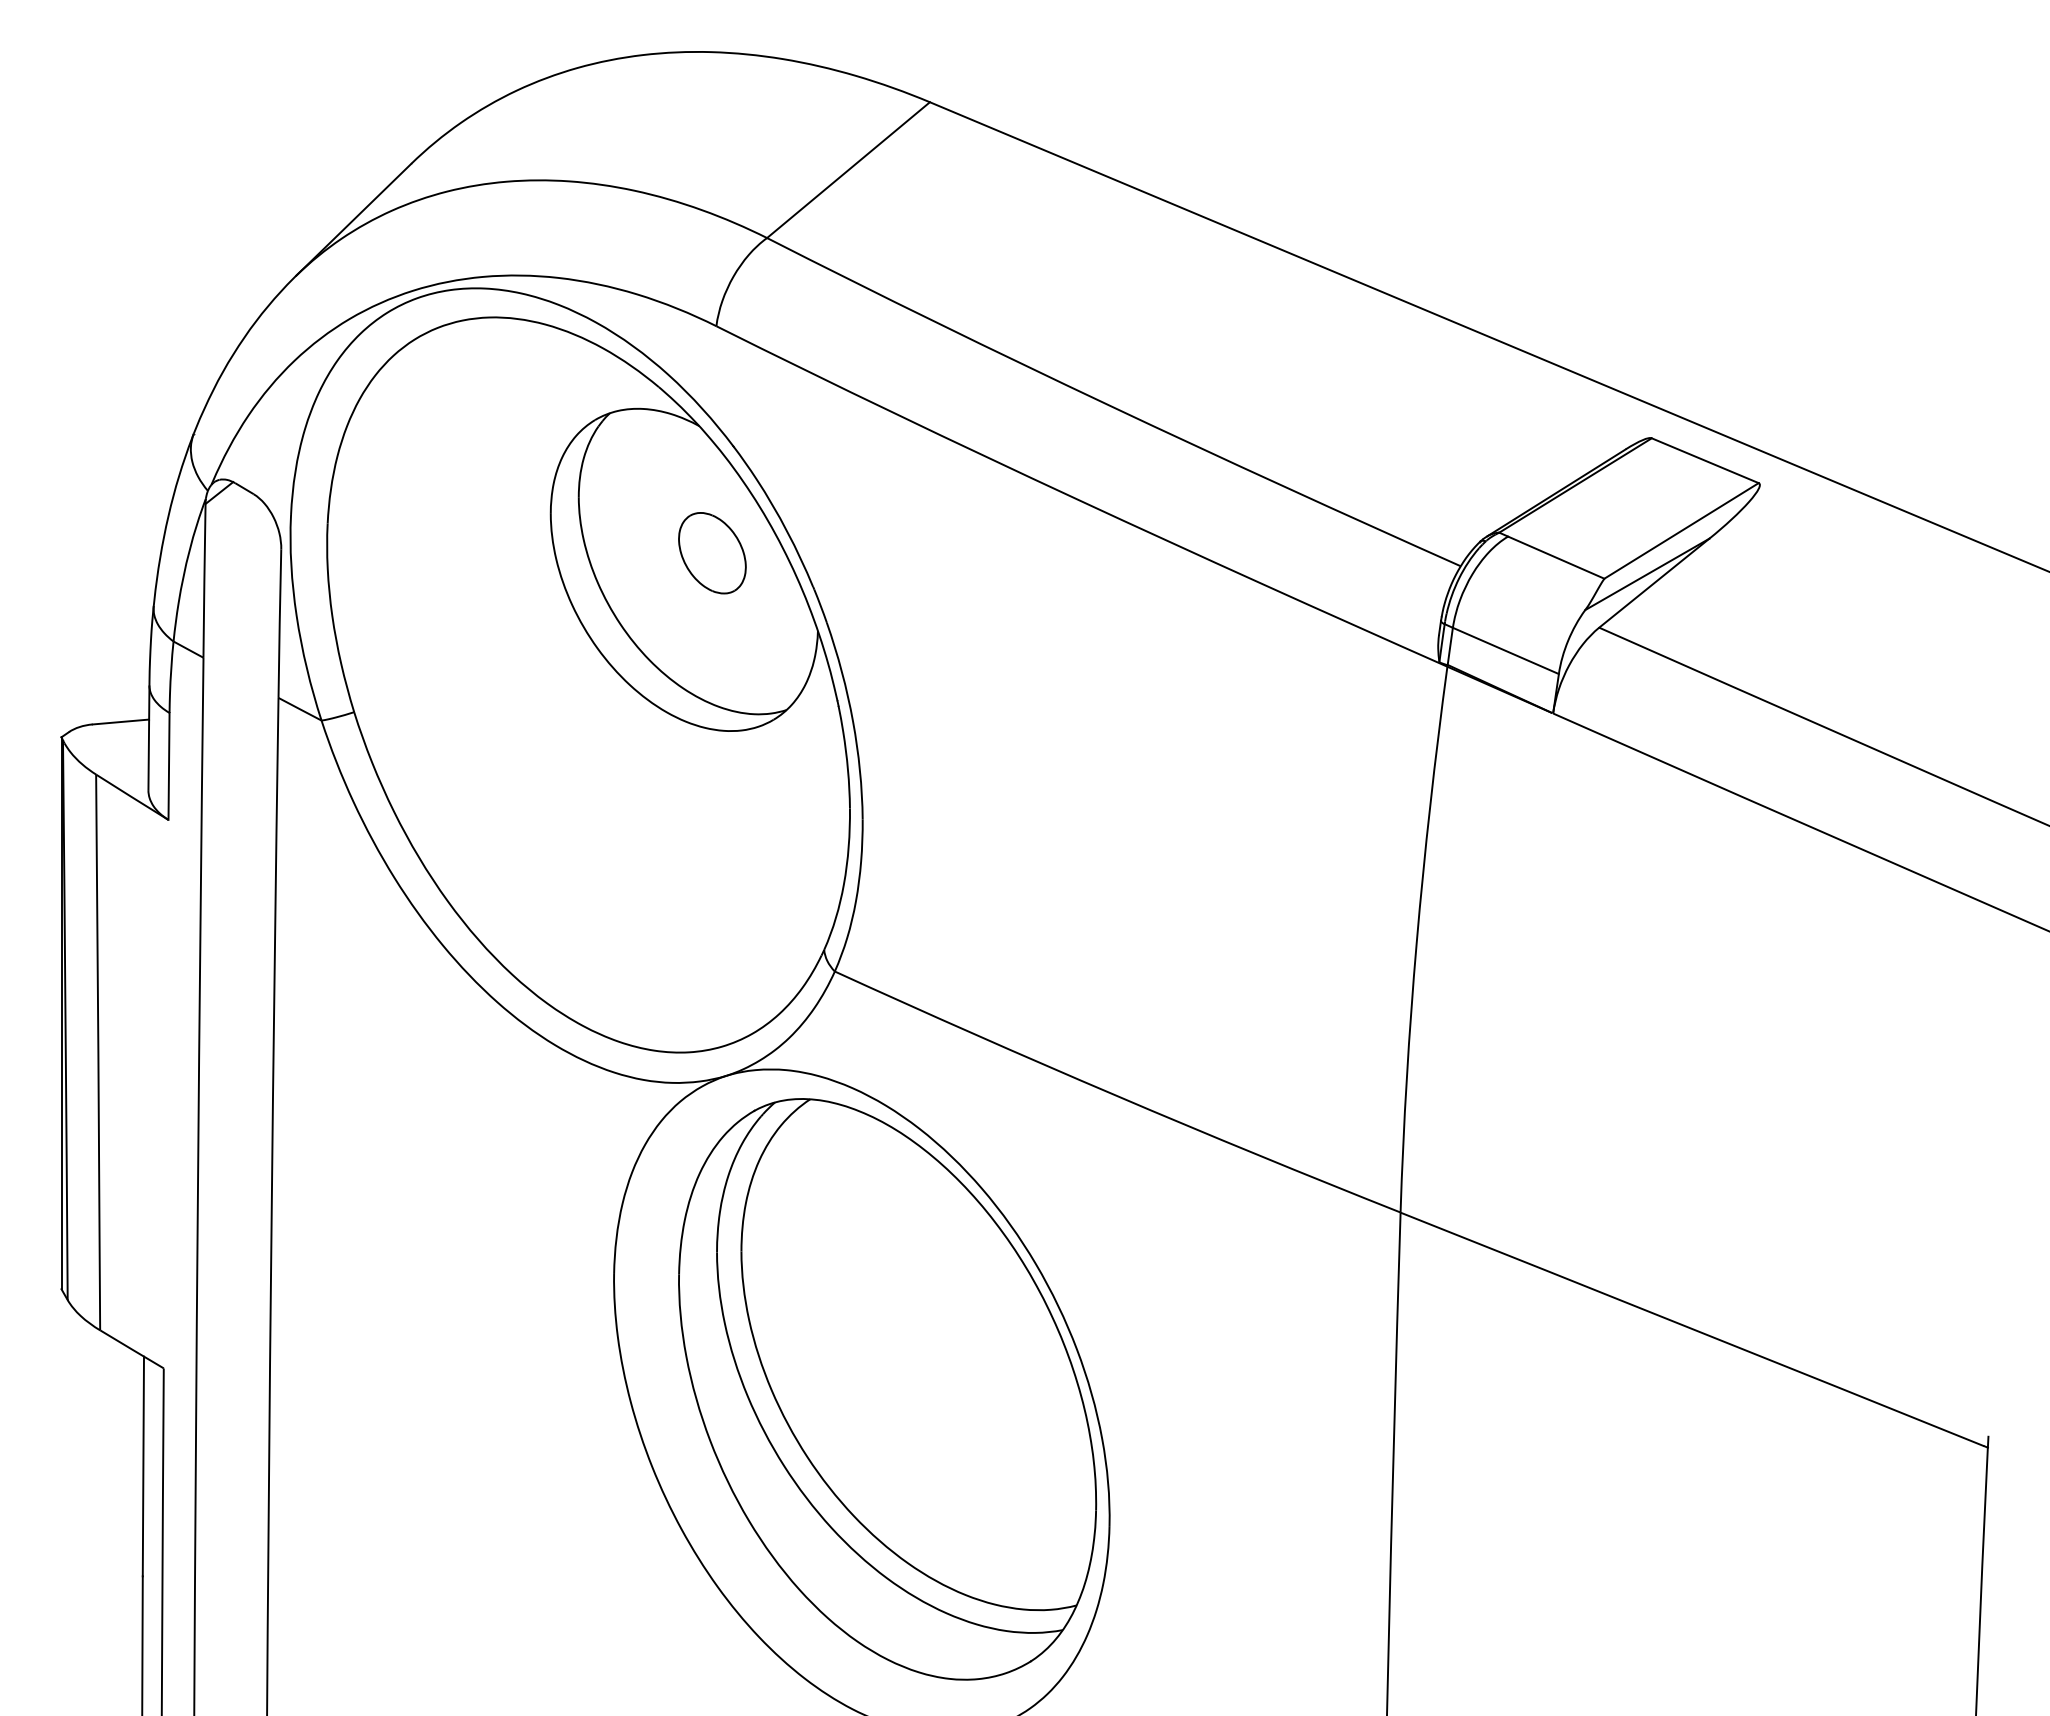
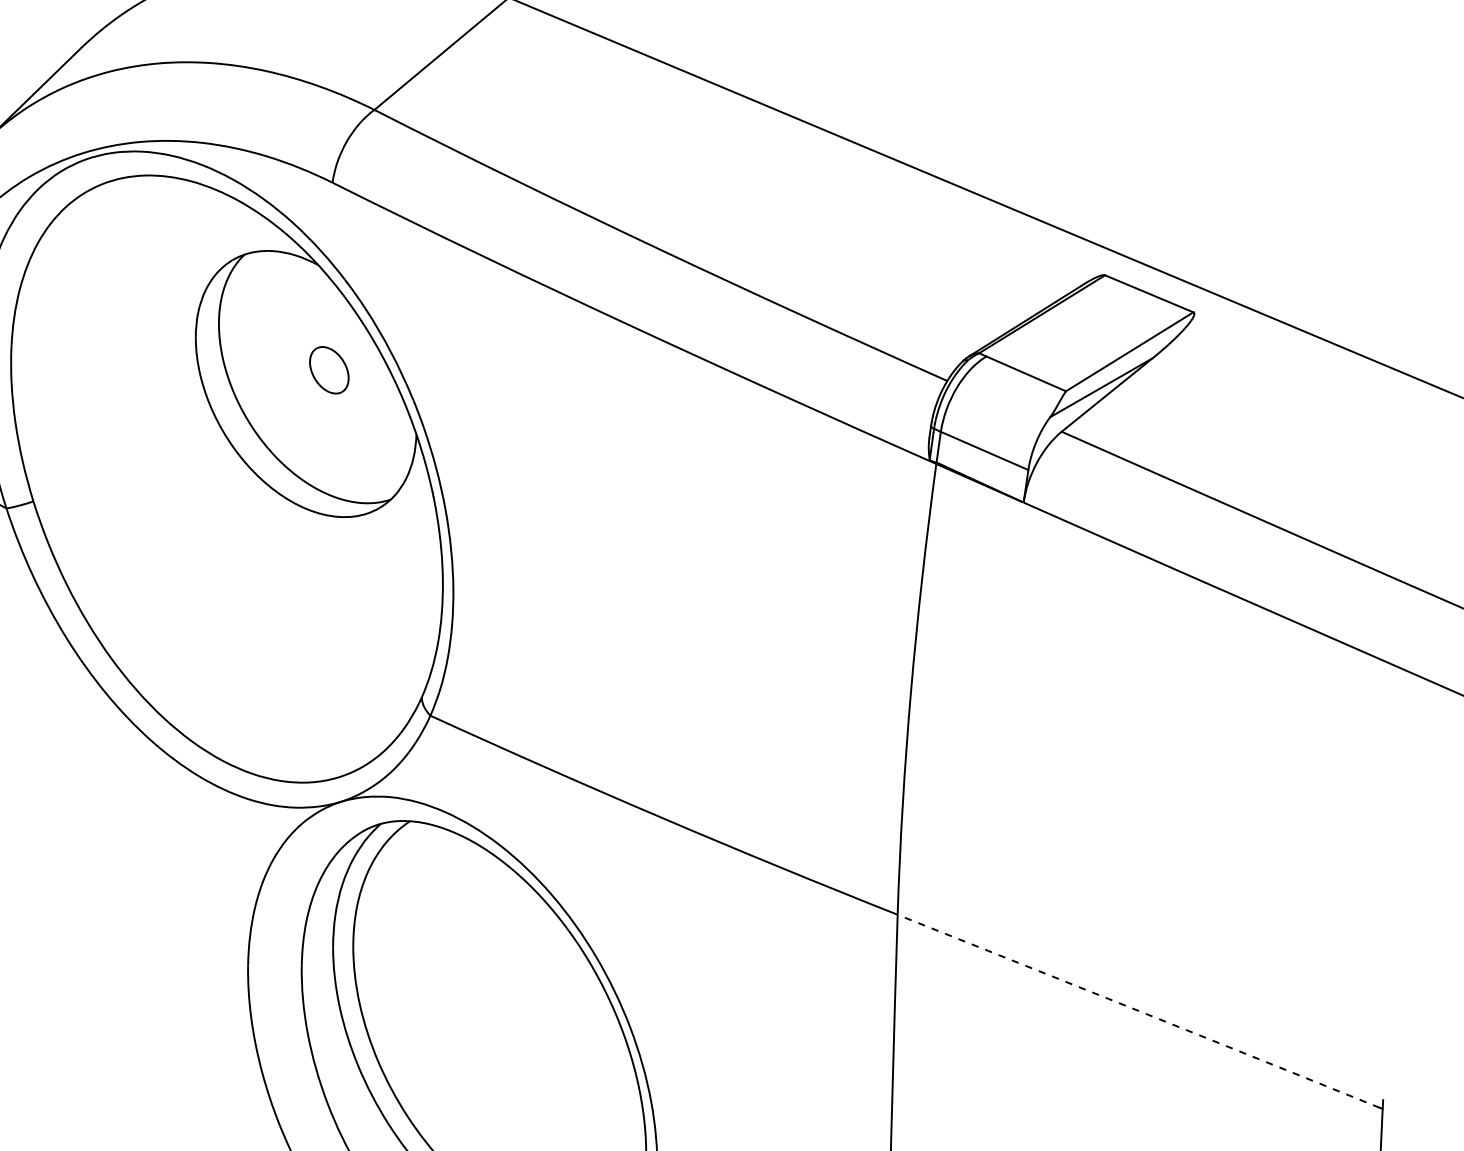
part: (712, 553) -> (329, 370), size x0.7
arc: (1692, 1329) -> (1138, 1011), solid -> dashed

